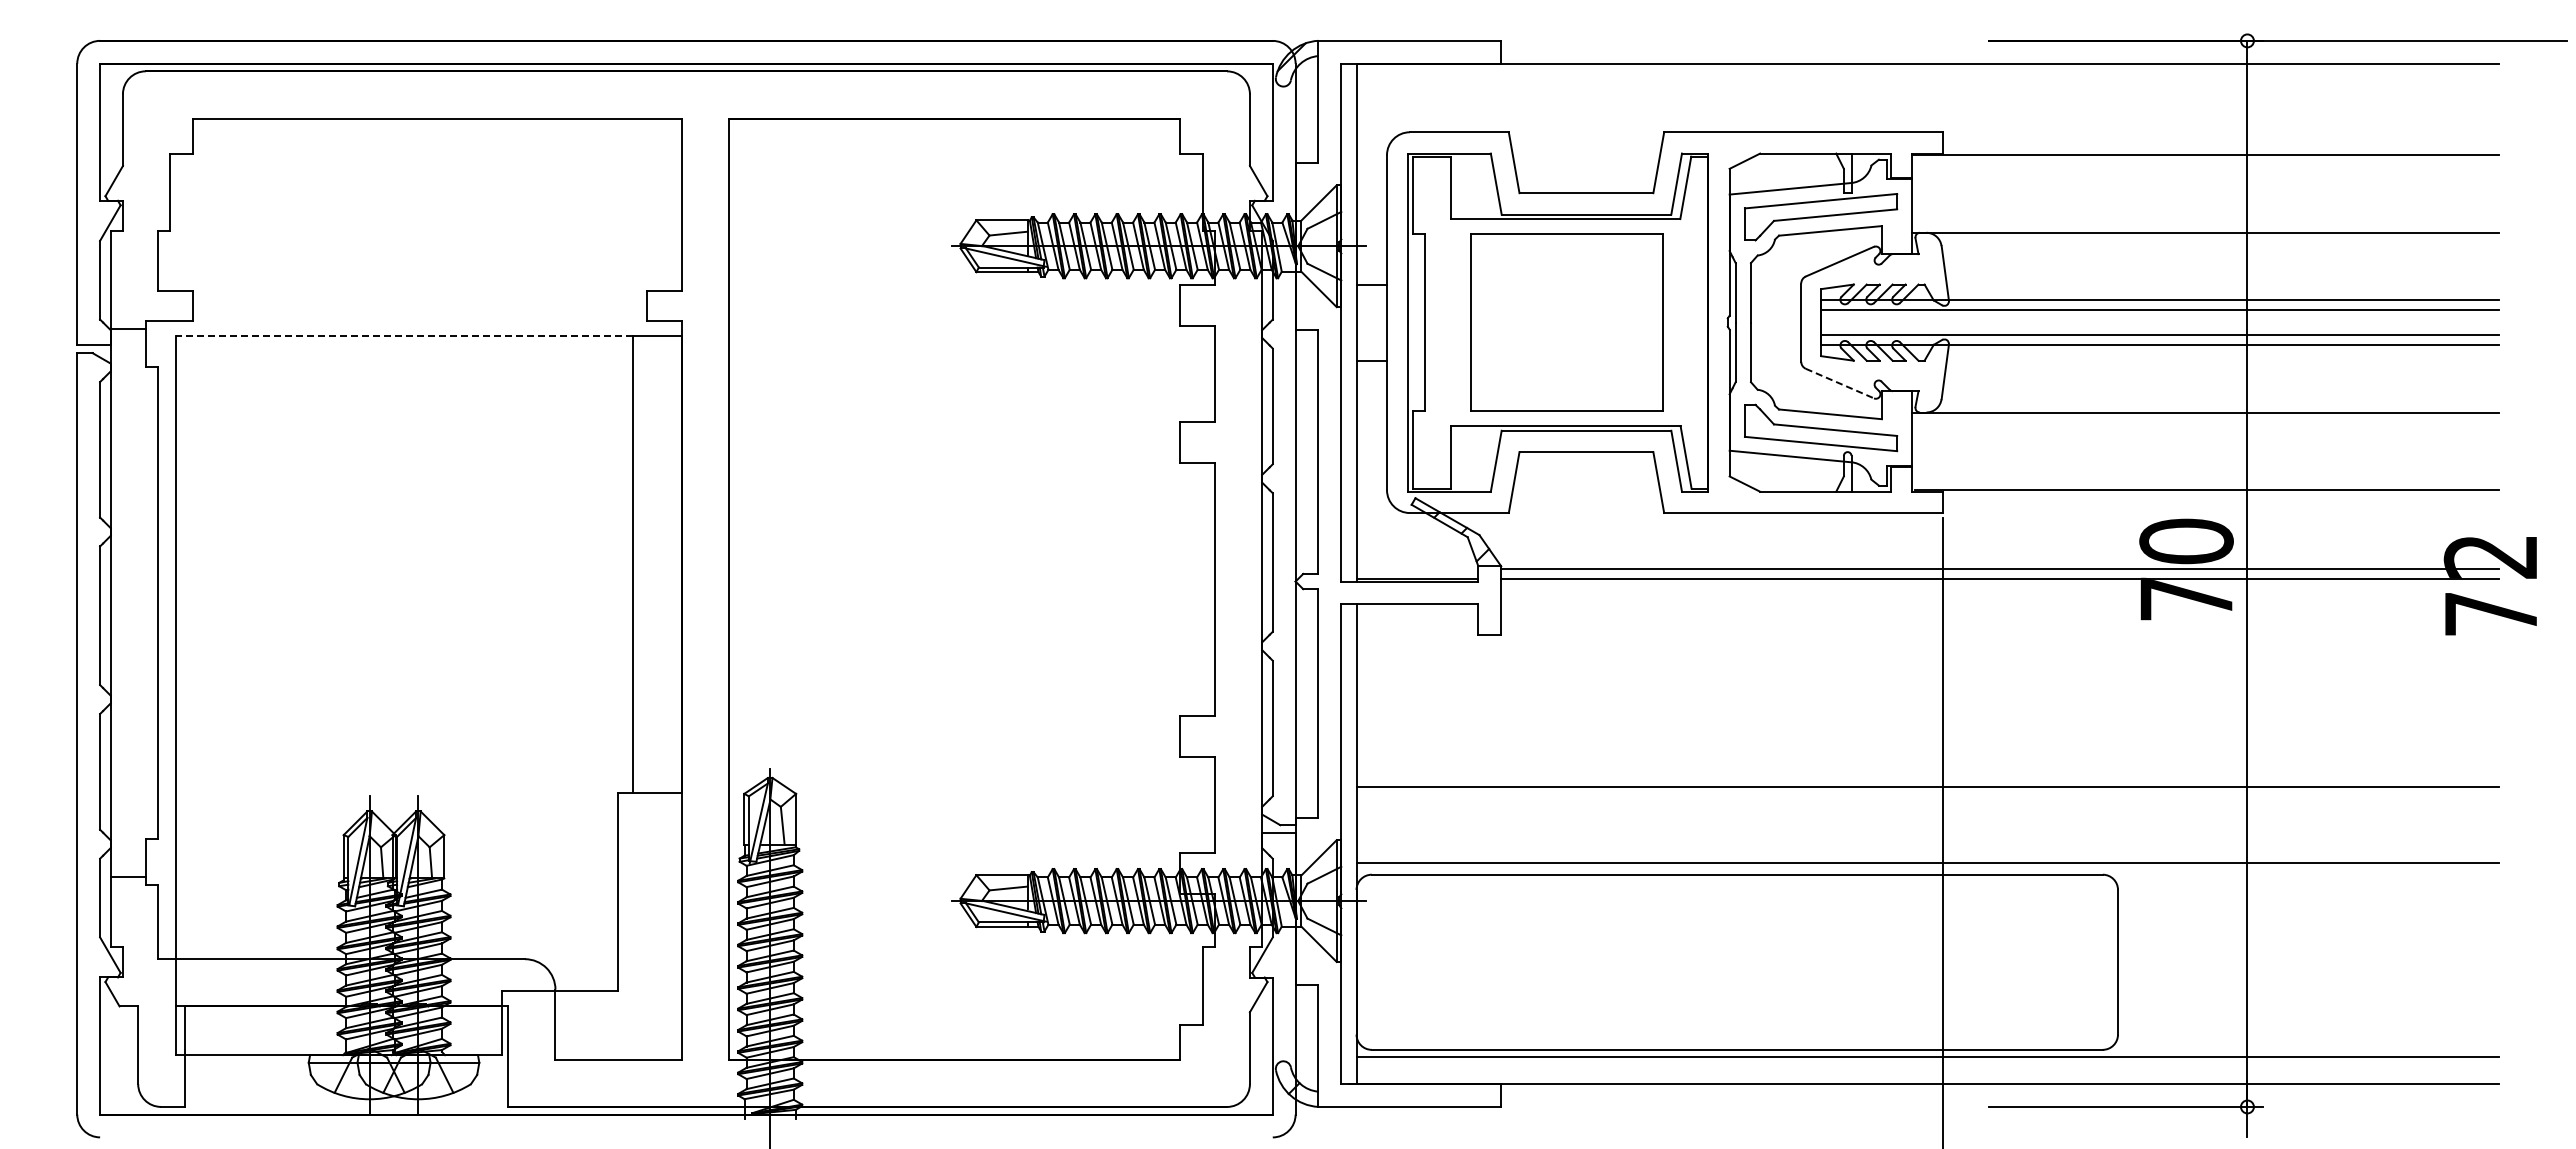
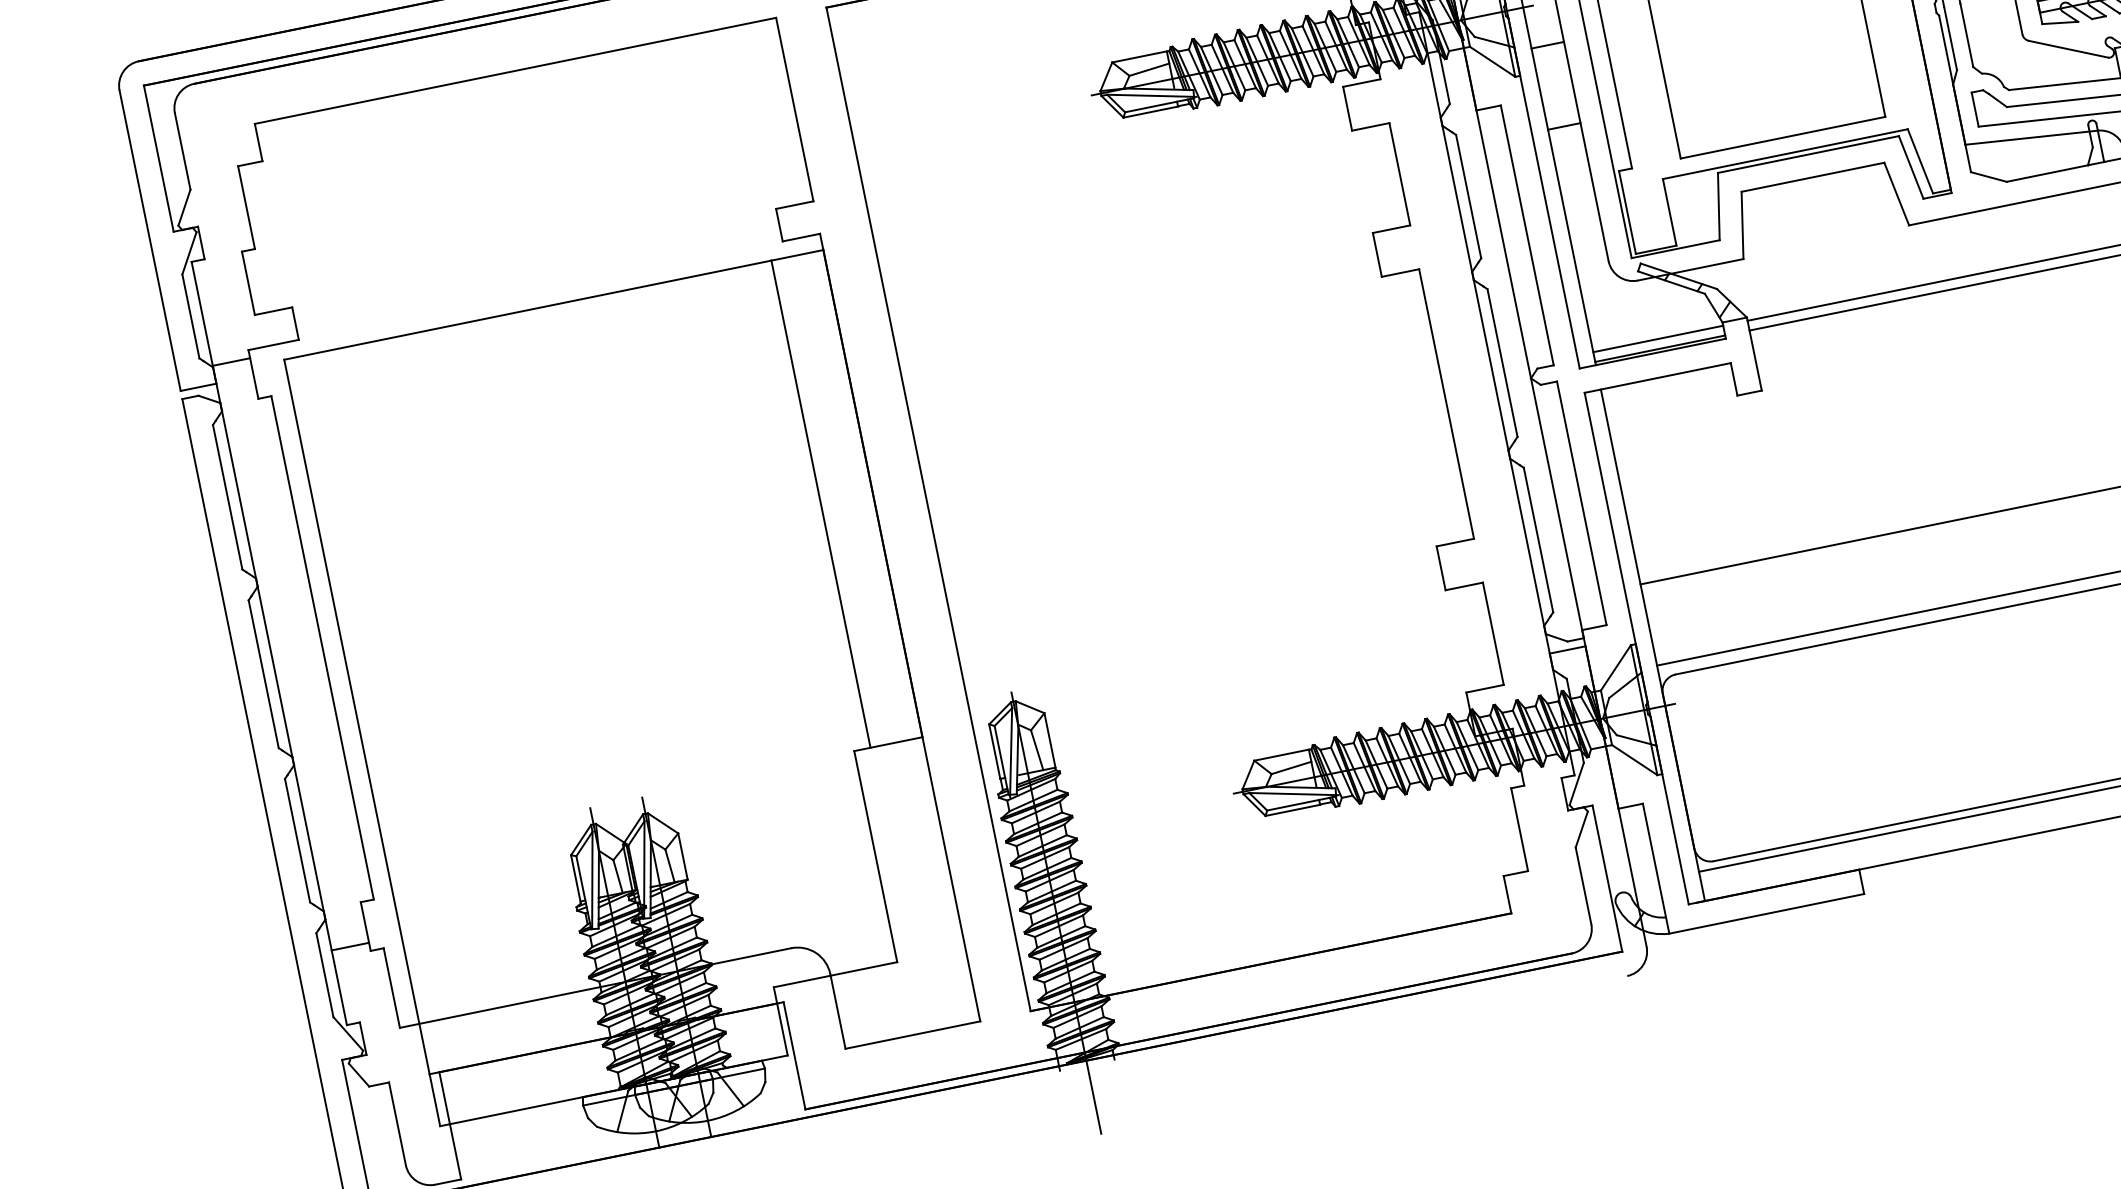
line: (404, 336) -> (527, 310), dashed -> solid
line: (1840, 383) -> (2069, 49), dashed -> solid
line: (1417, 569) -> (1658, 339), added

